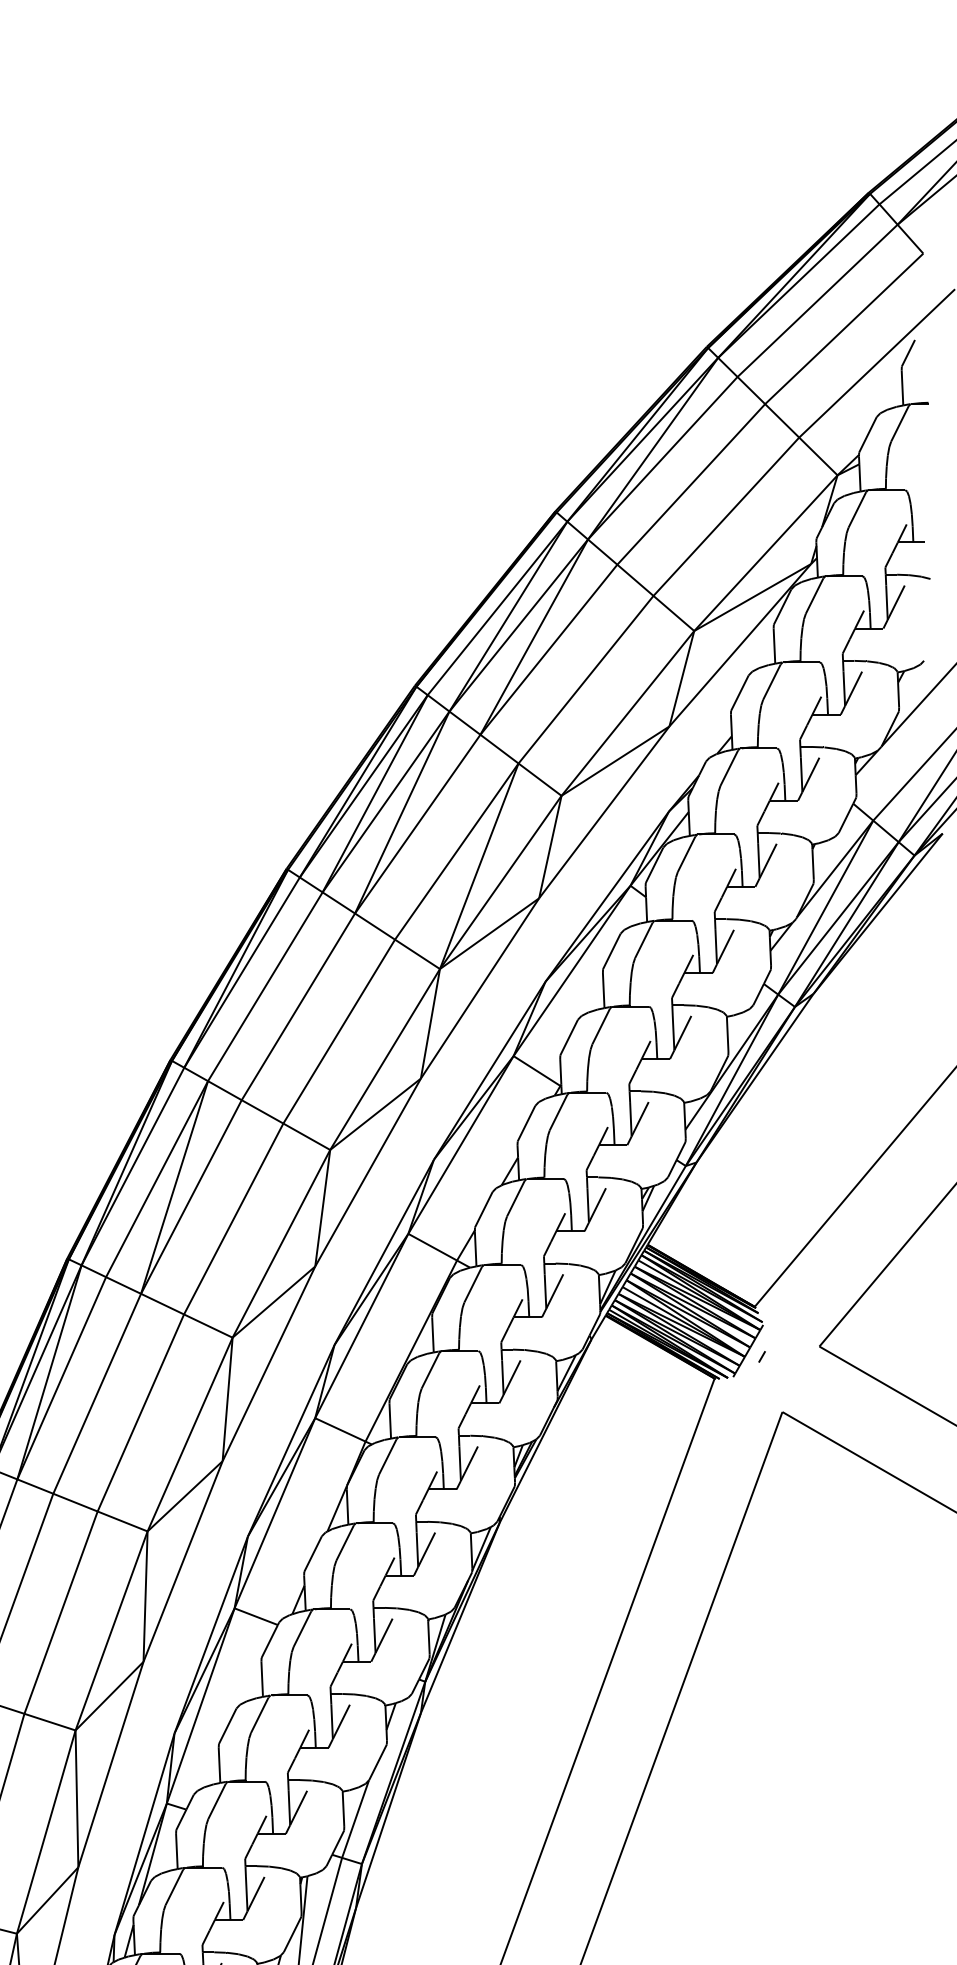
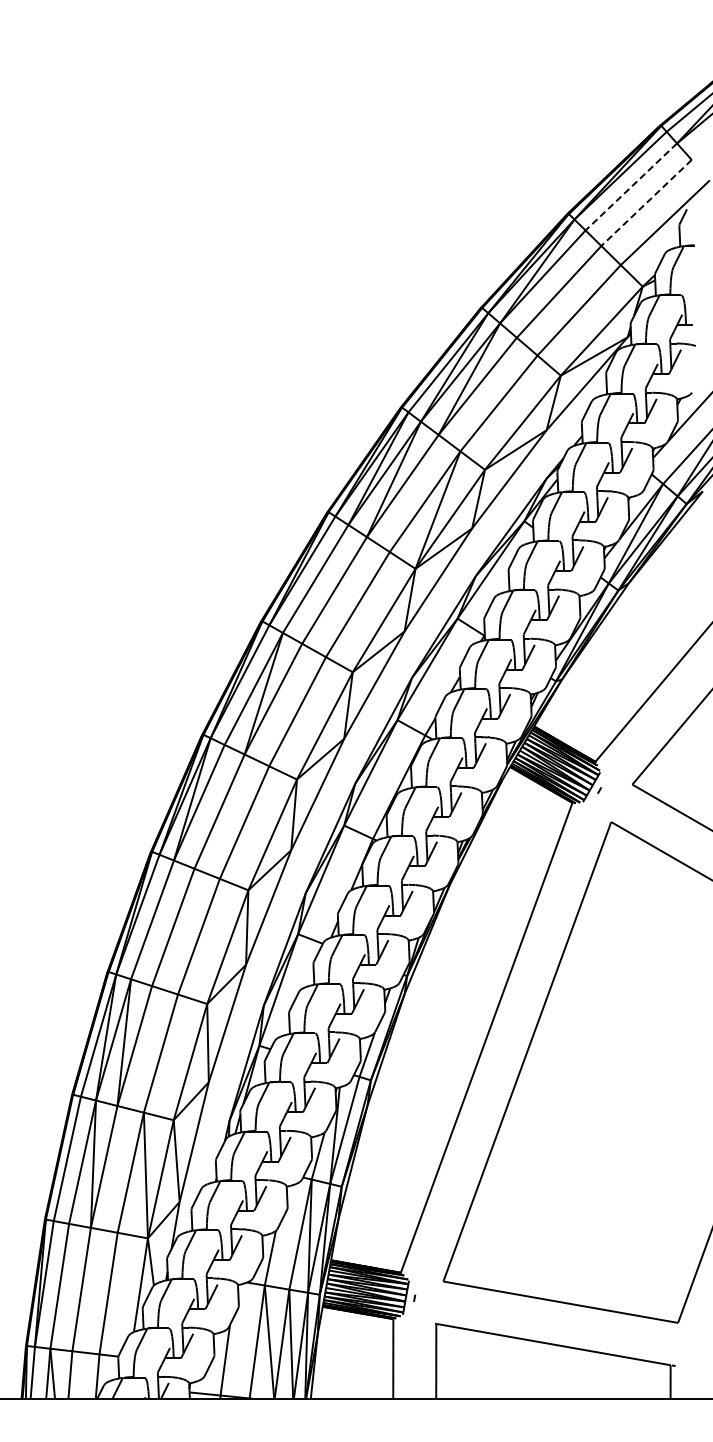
line: (816, 301) -> (630, 187), solid -> dashed
line: (844, 329) -> (646, 203), solid -> dashed

